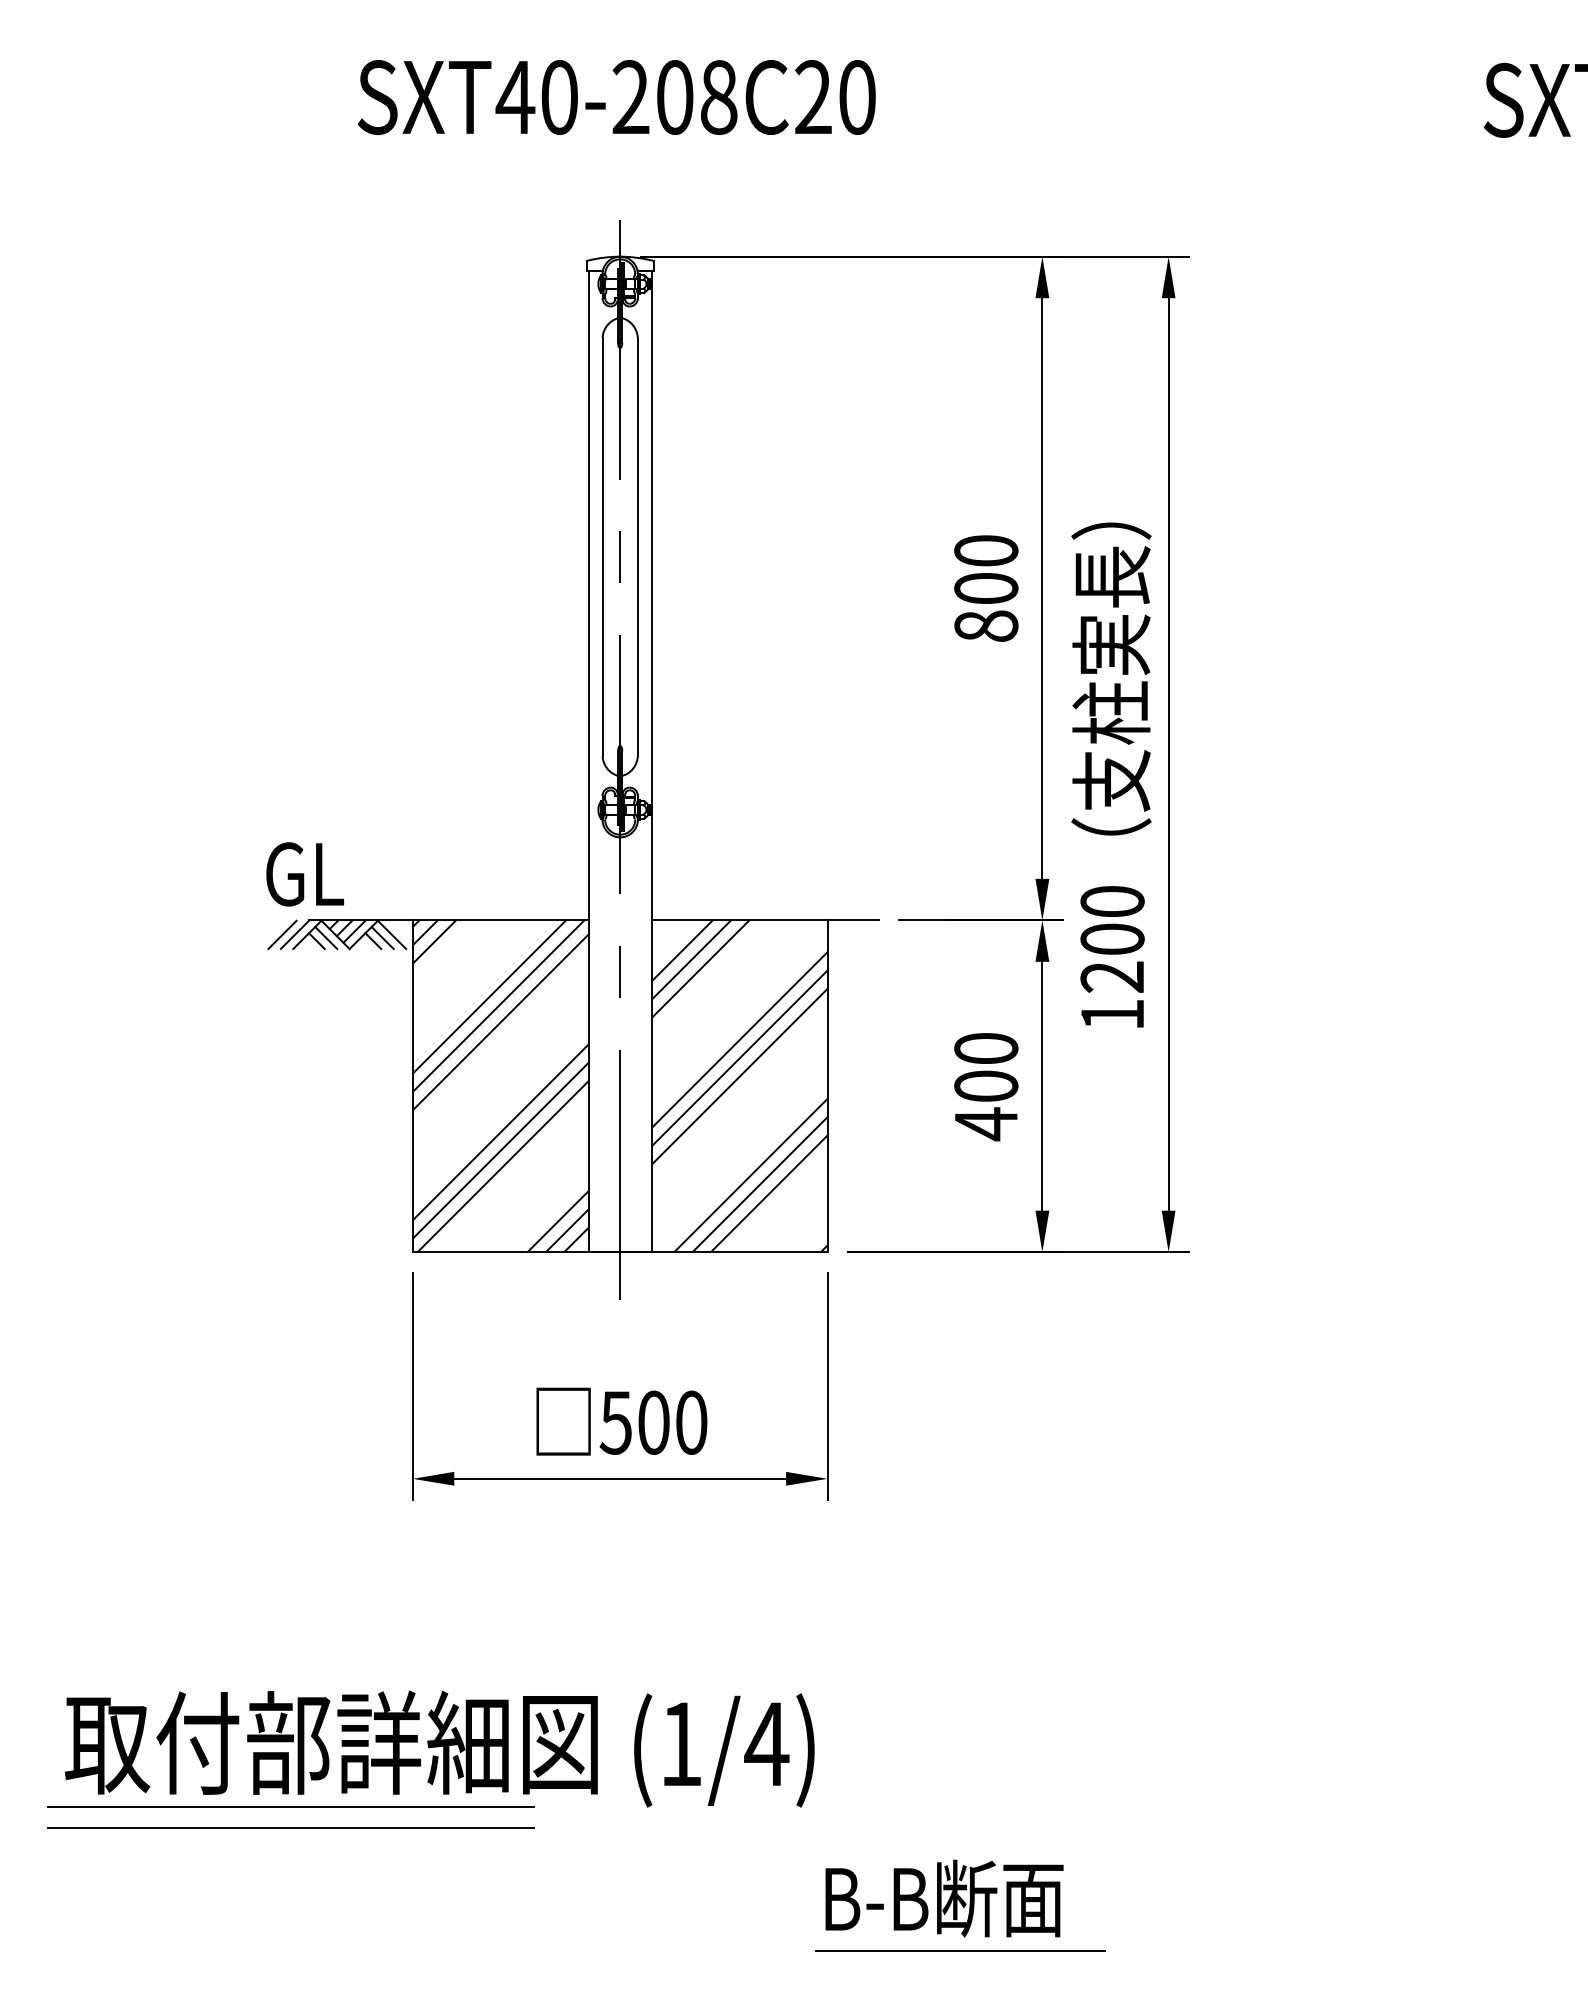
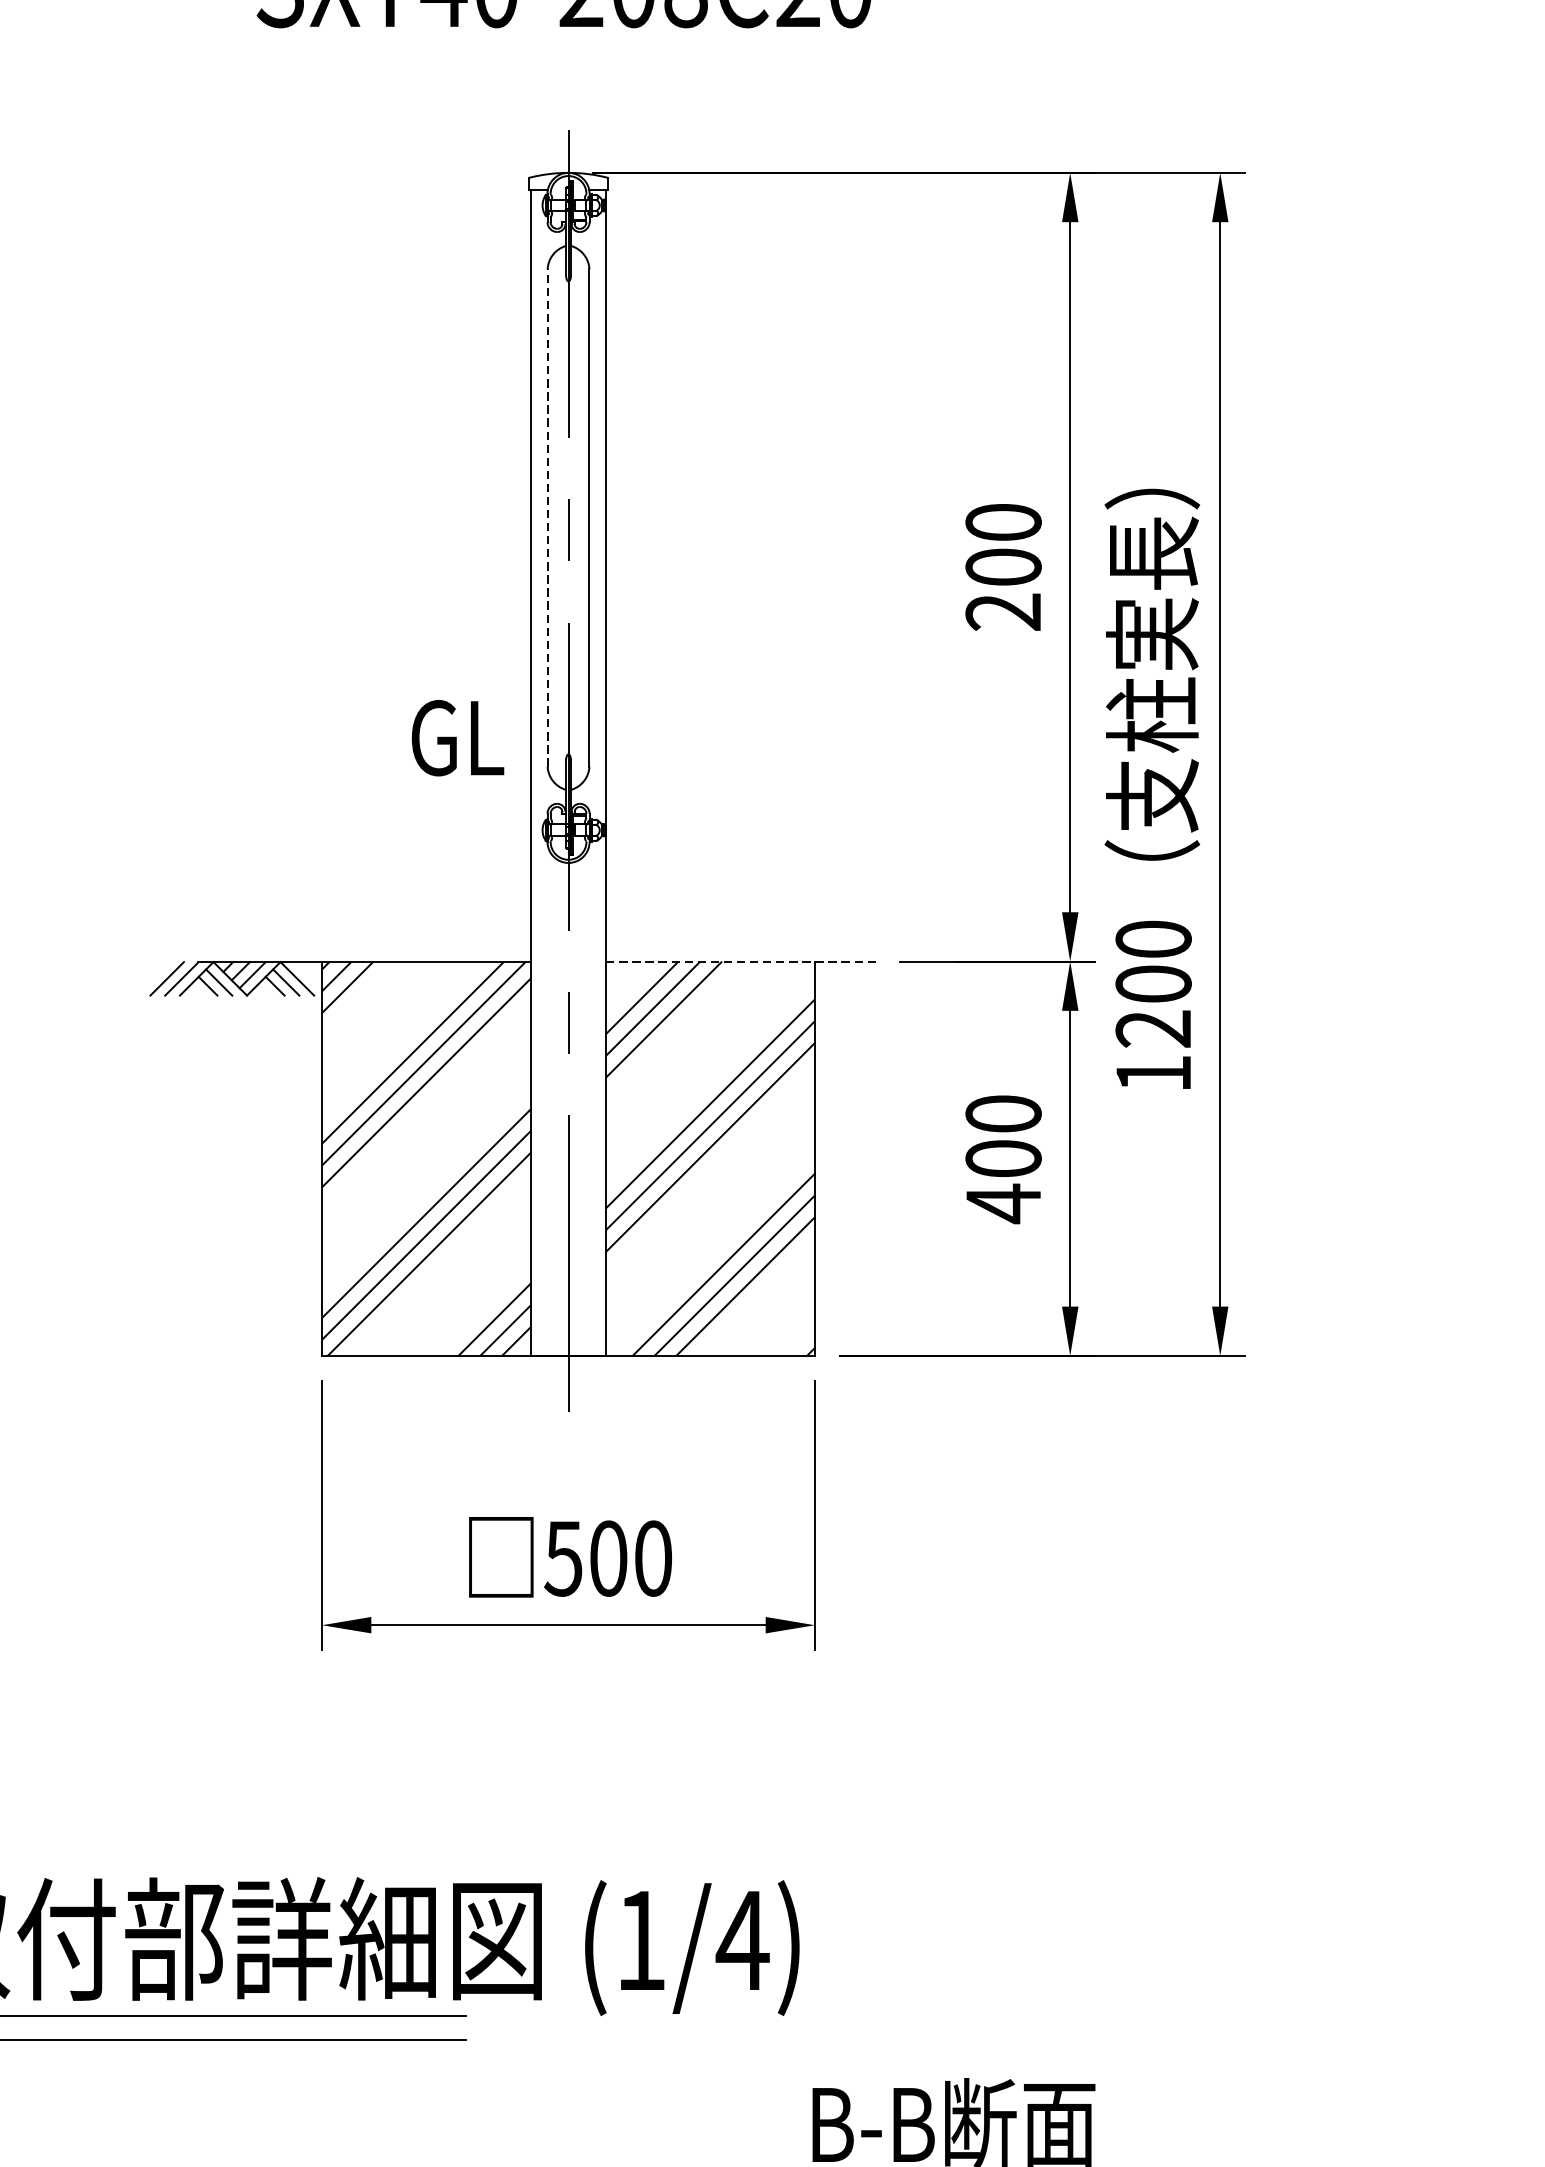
line: (602, 546) -> (547, 517), solid -> dashed
text: (986, 626) -> (1003, 612), 800 -> 200
text: (304, 874) -> (457, 738), moved
line: (765, 920) -> (741, 961), solid -> dashed

